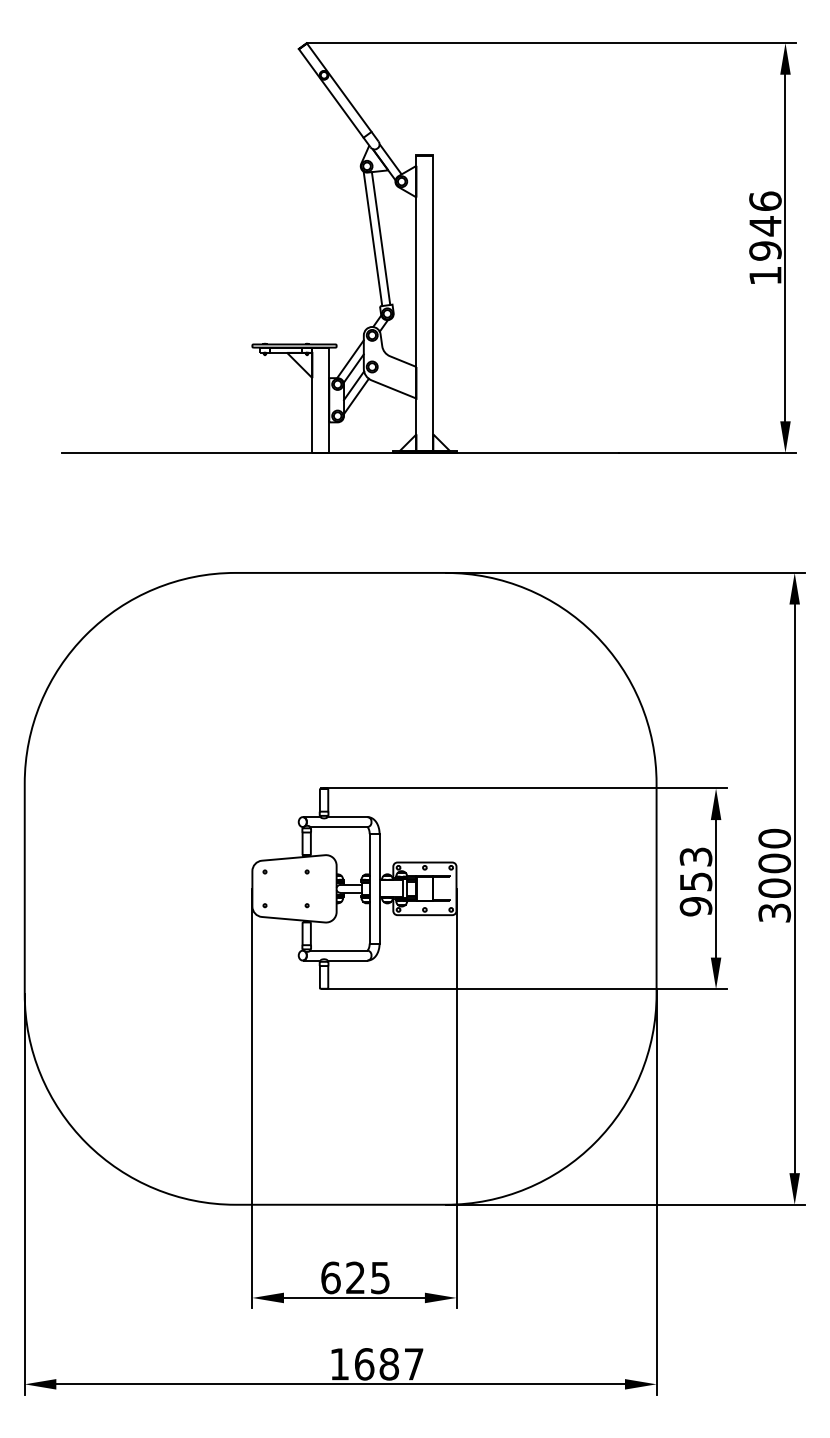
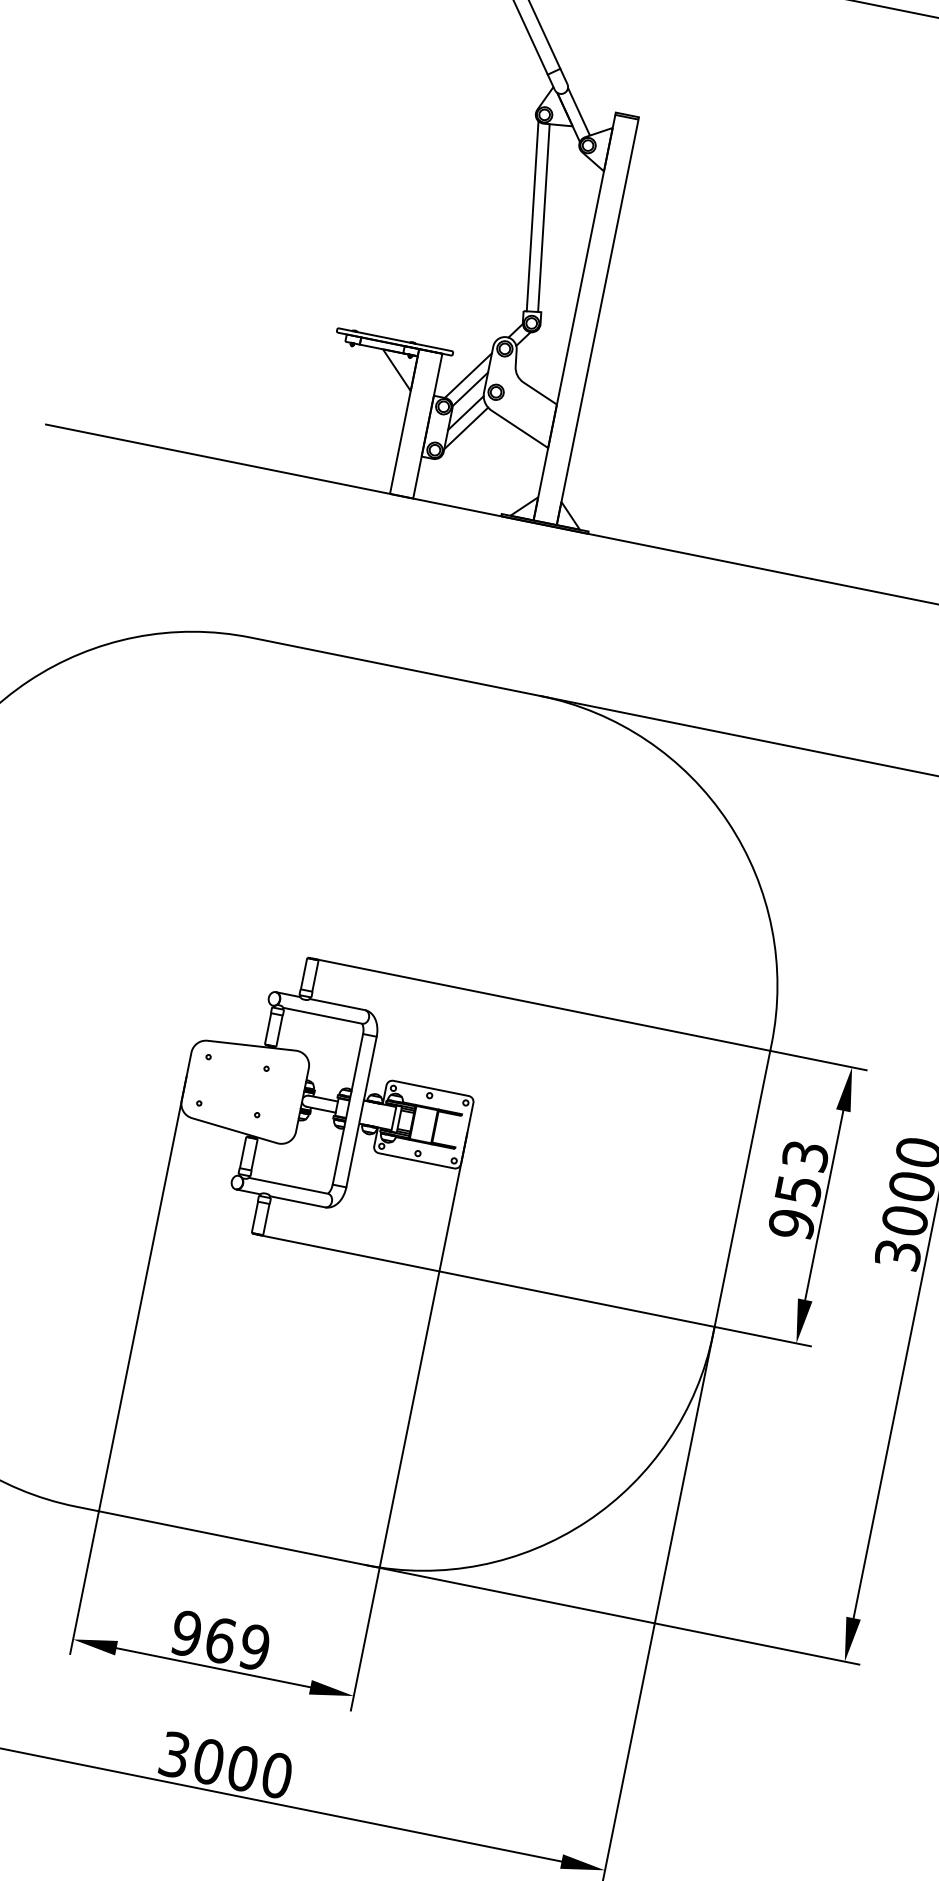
text: (355, 1277) -> (220, 1639), 625 -> 969
text: (376, 1364) -> (225, 1765), 1687 -> 3000

